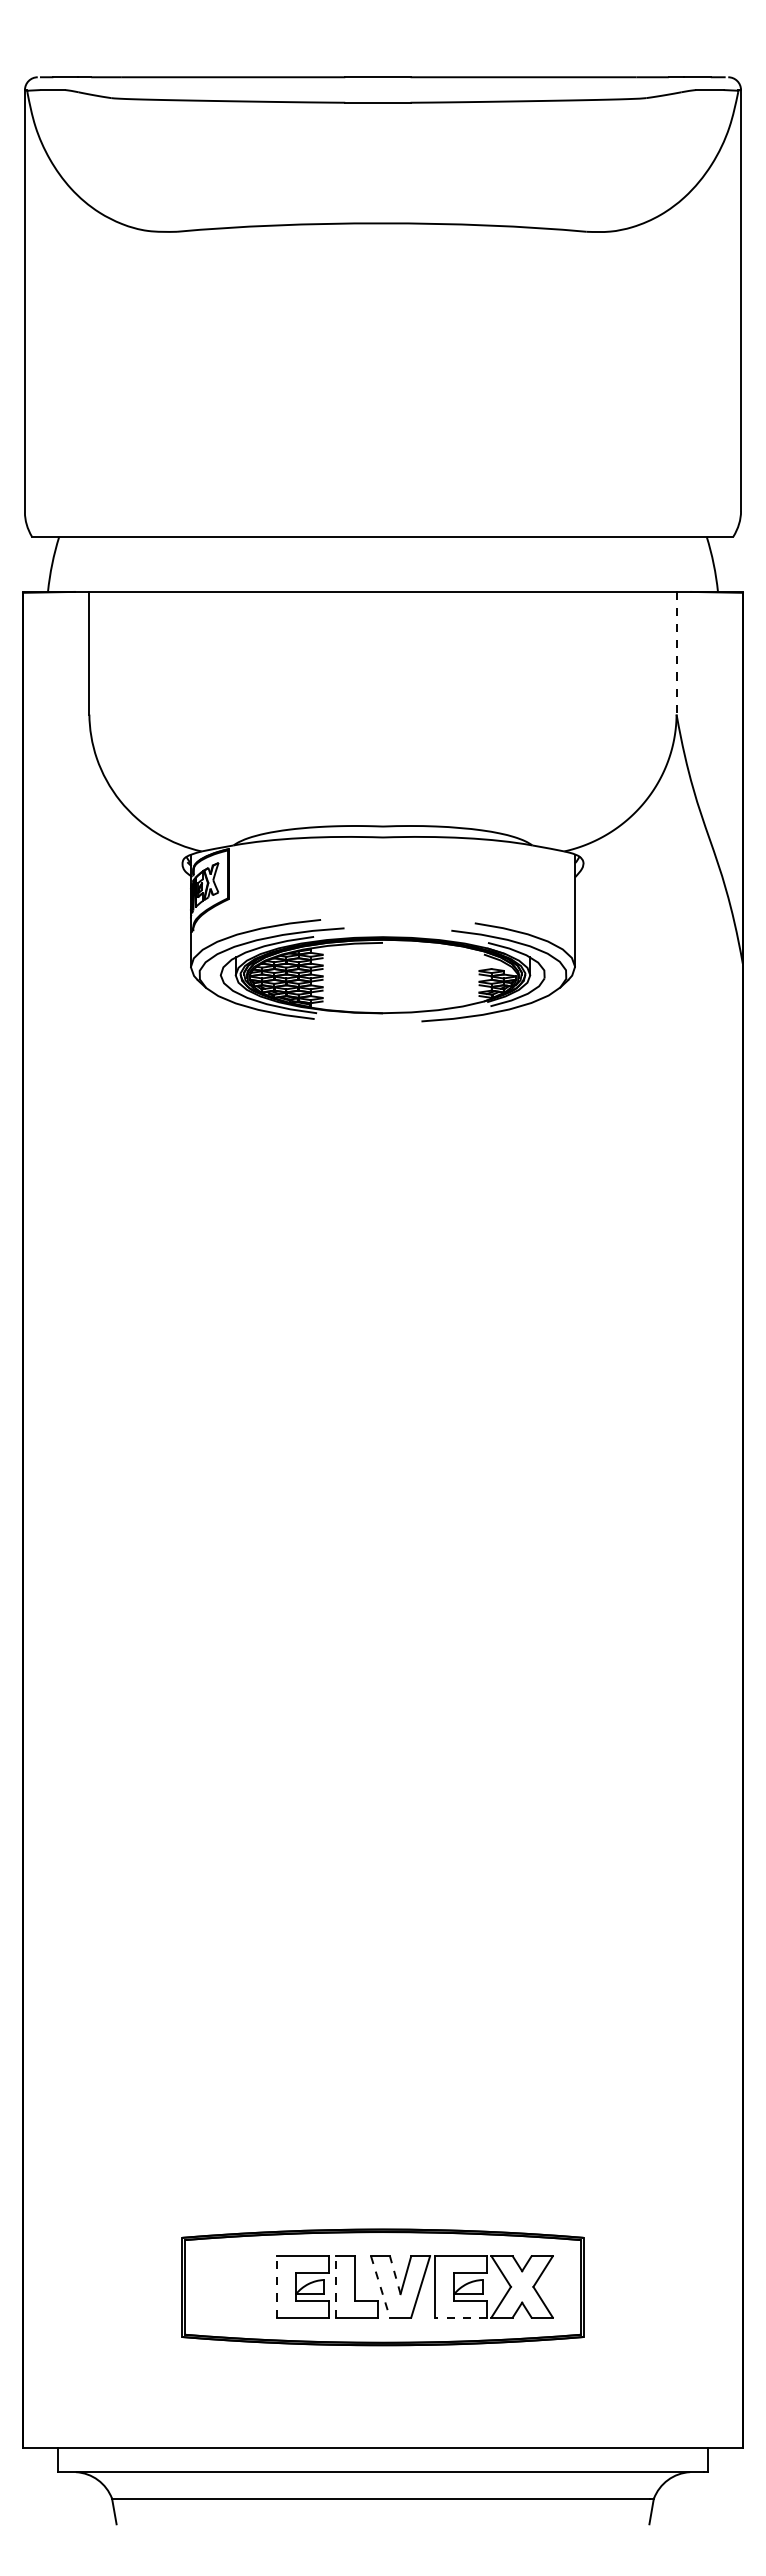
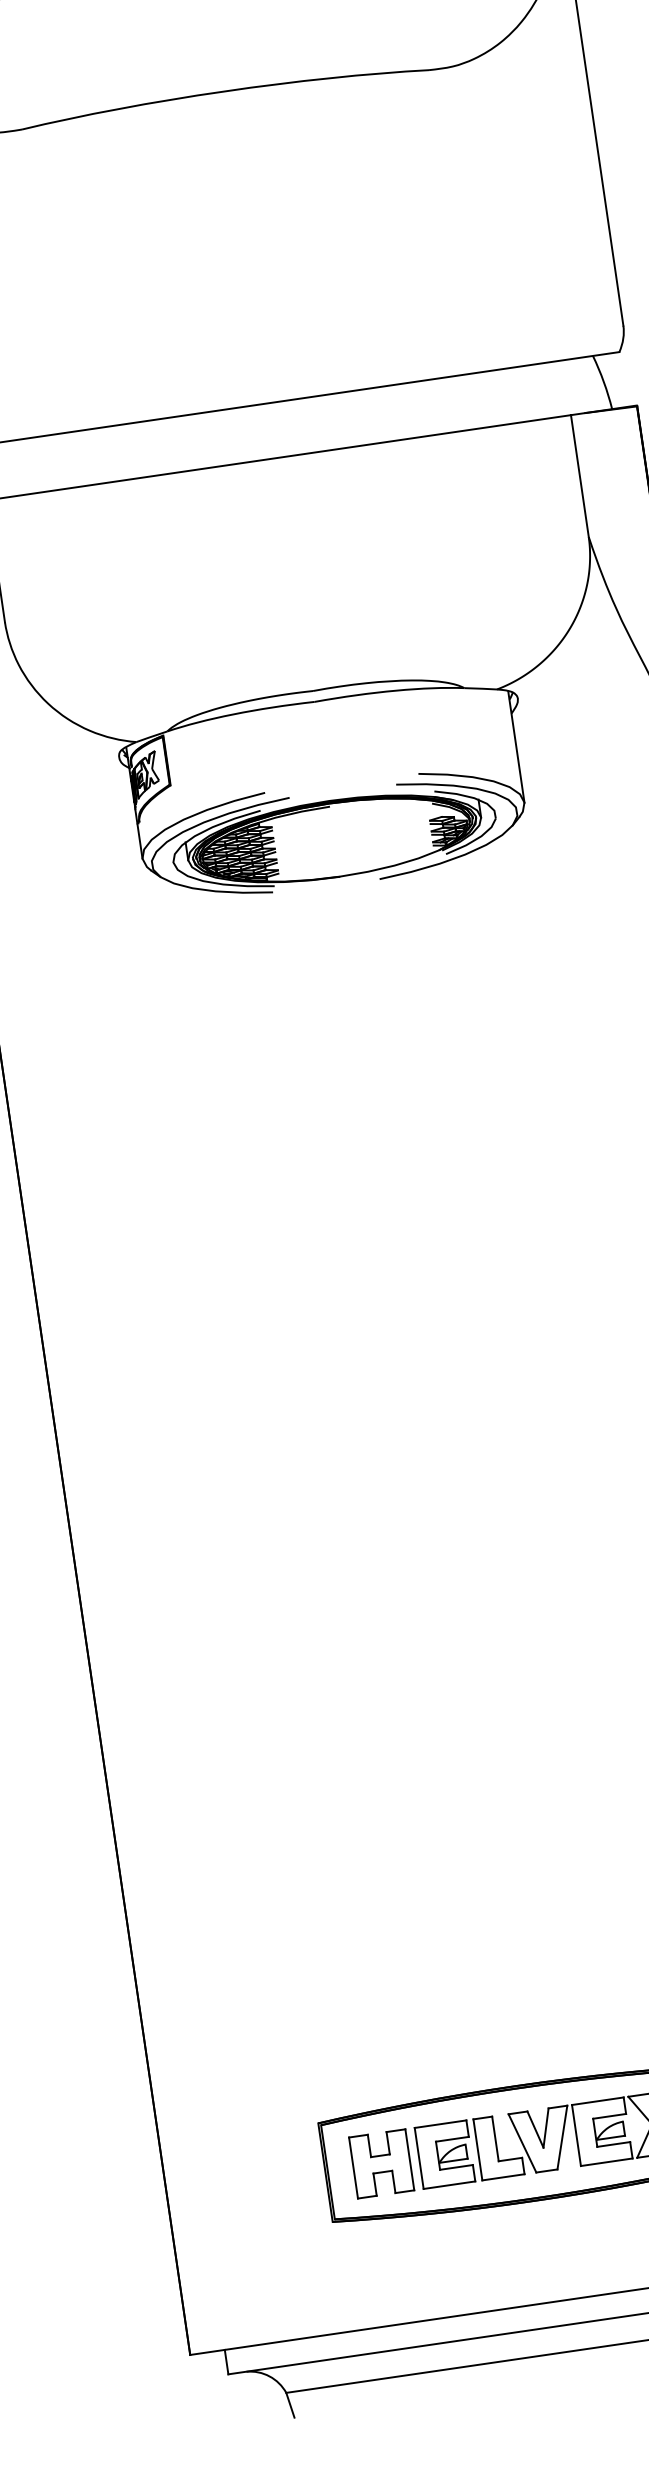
line: (676, 653) -> (579, 476), dashed -> solid
line: (395, 2275) -> (535, 2129), dashed -> solid
part: (238, 2286) -> (381, 2163), added
line: (276, 2286) -> (418, 2158), dashed -> solid
line: (335, 2286) -> (477, 2149), dashed -> solid
line: (380, 2287) -> (522, 2143), dashed -> solid
line: (460, 2317) -> (606, 2162), dashed -> solid

